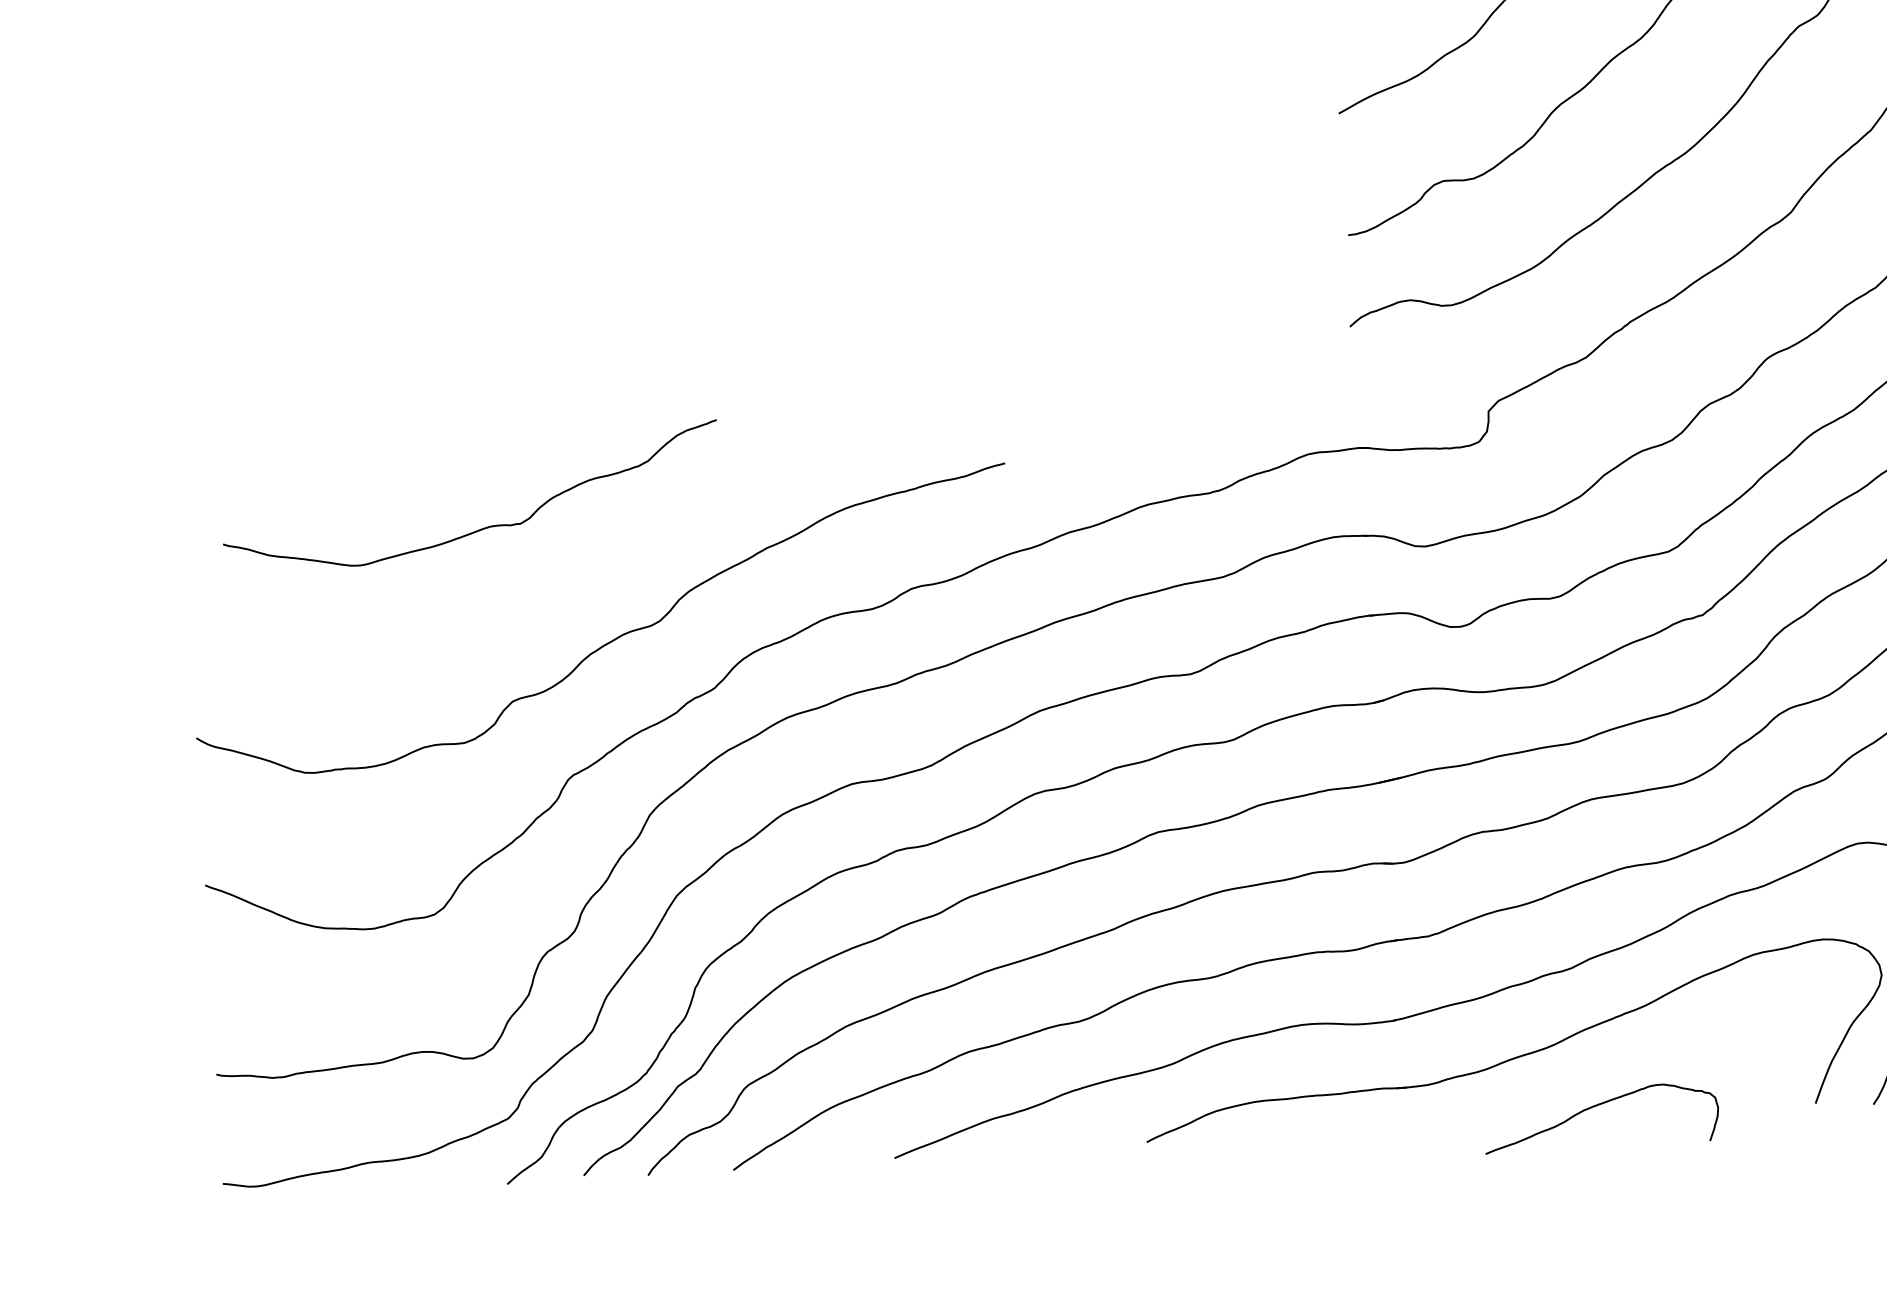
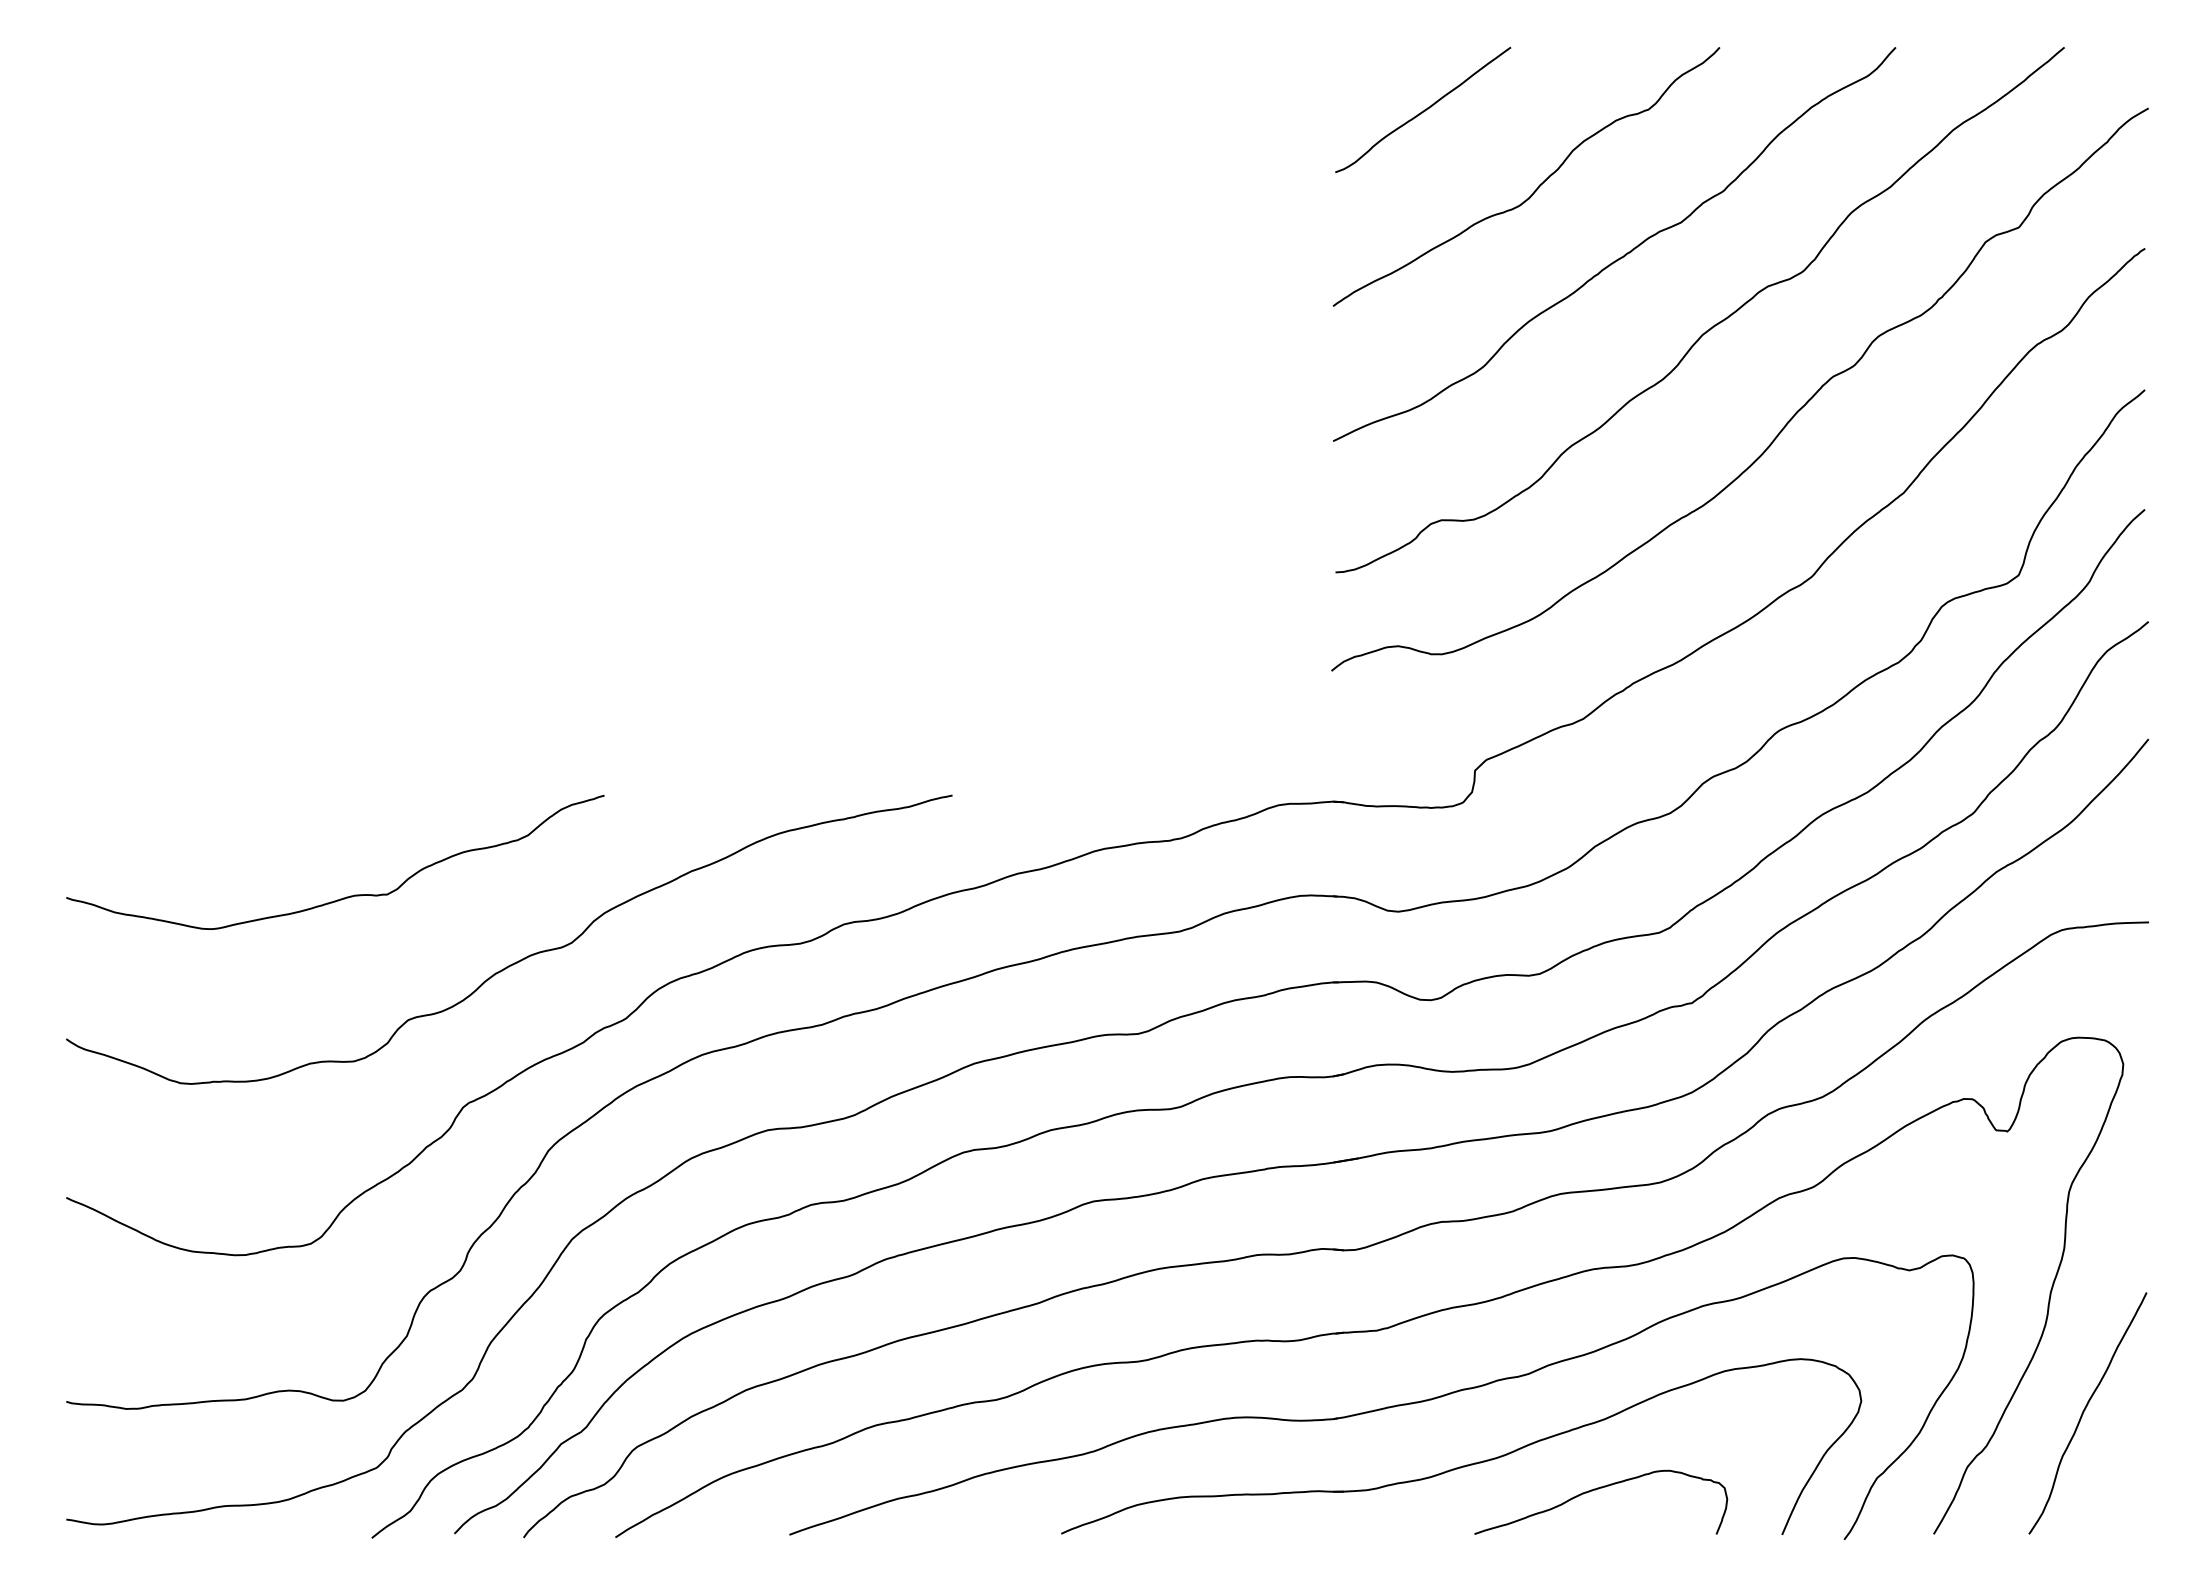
curve: (482, 527) -> (346, 896), moved
curve: (1598, 1105) -> (1598, 1489), moved

